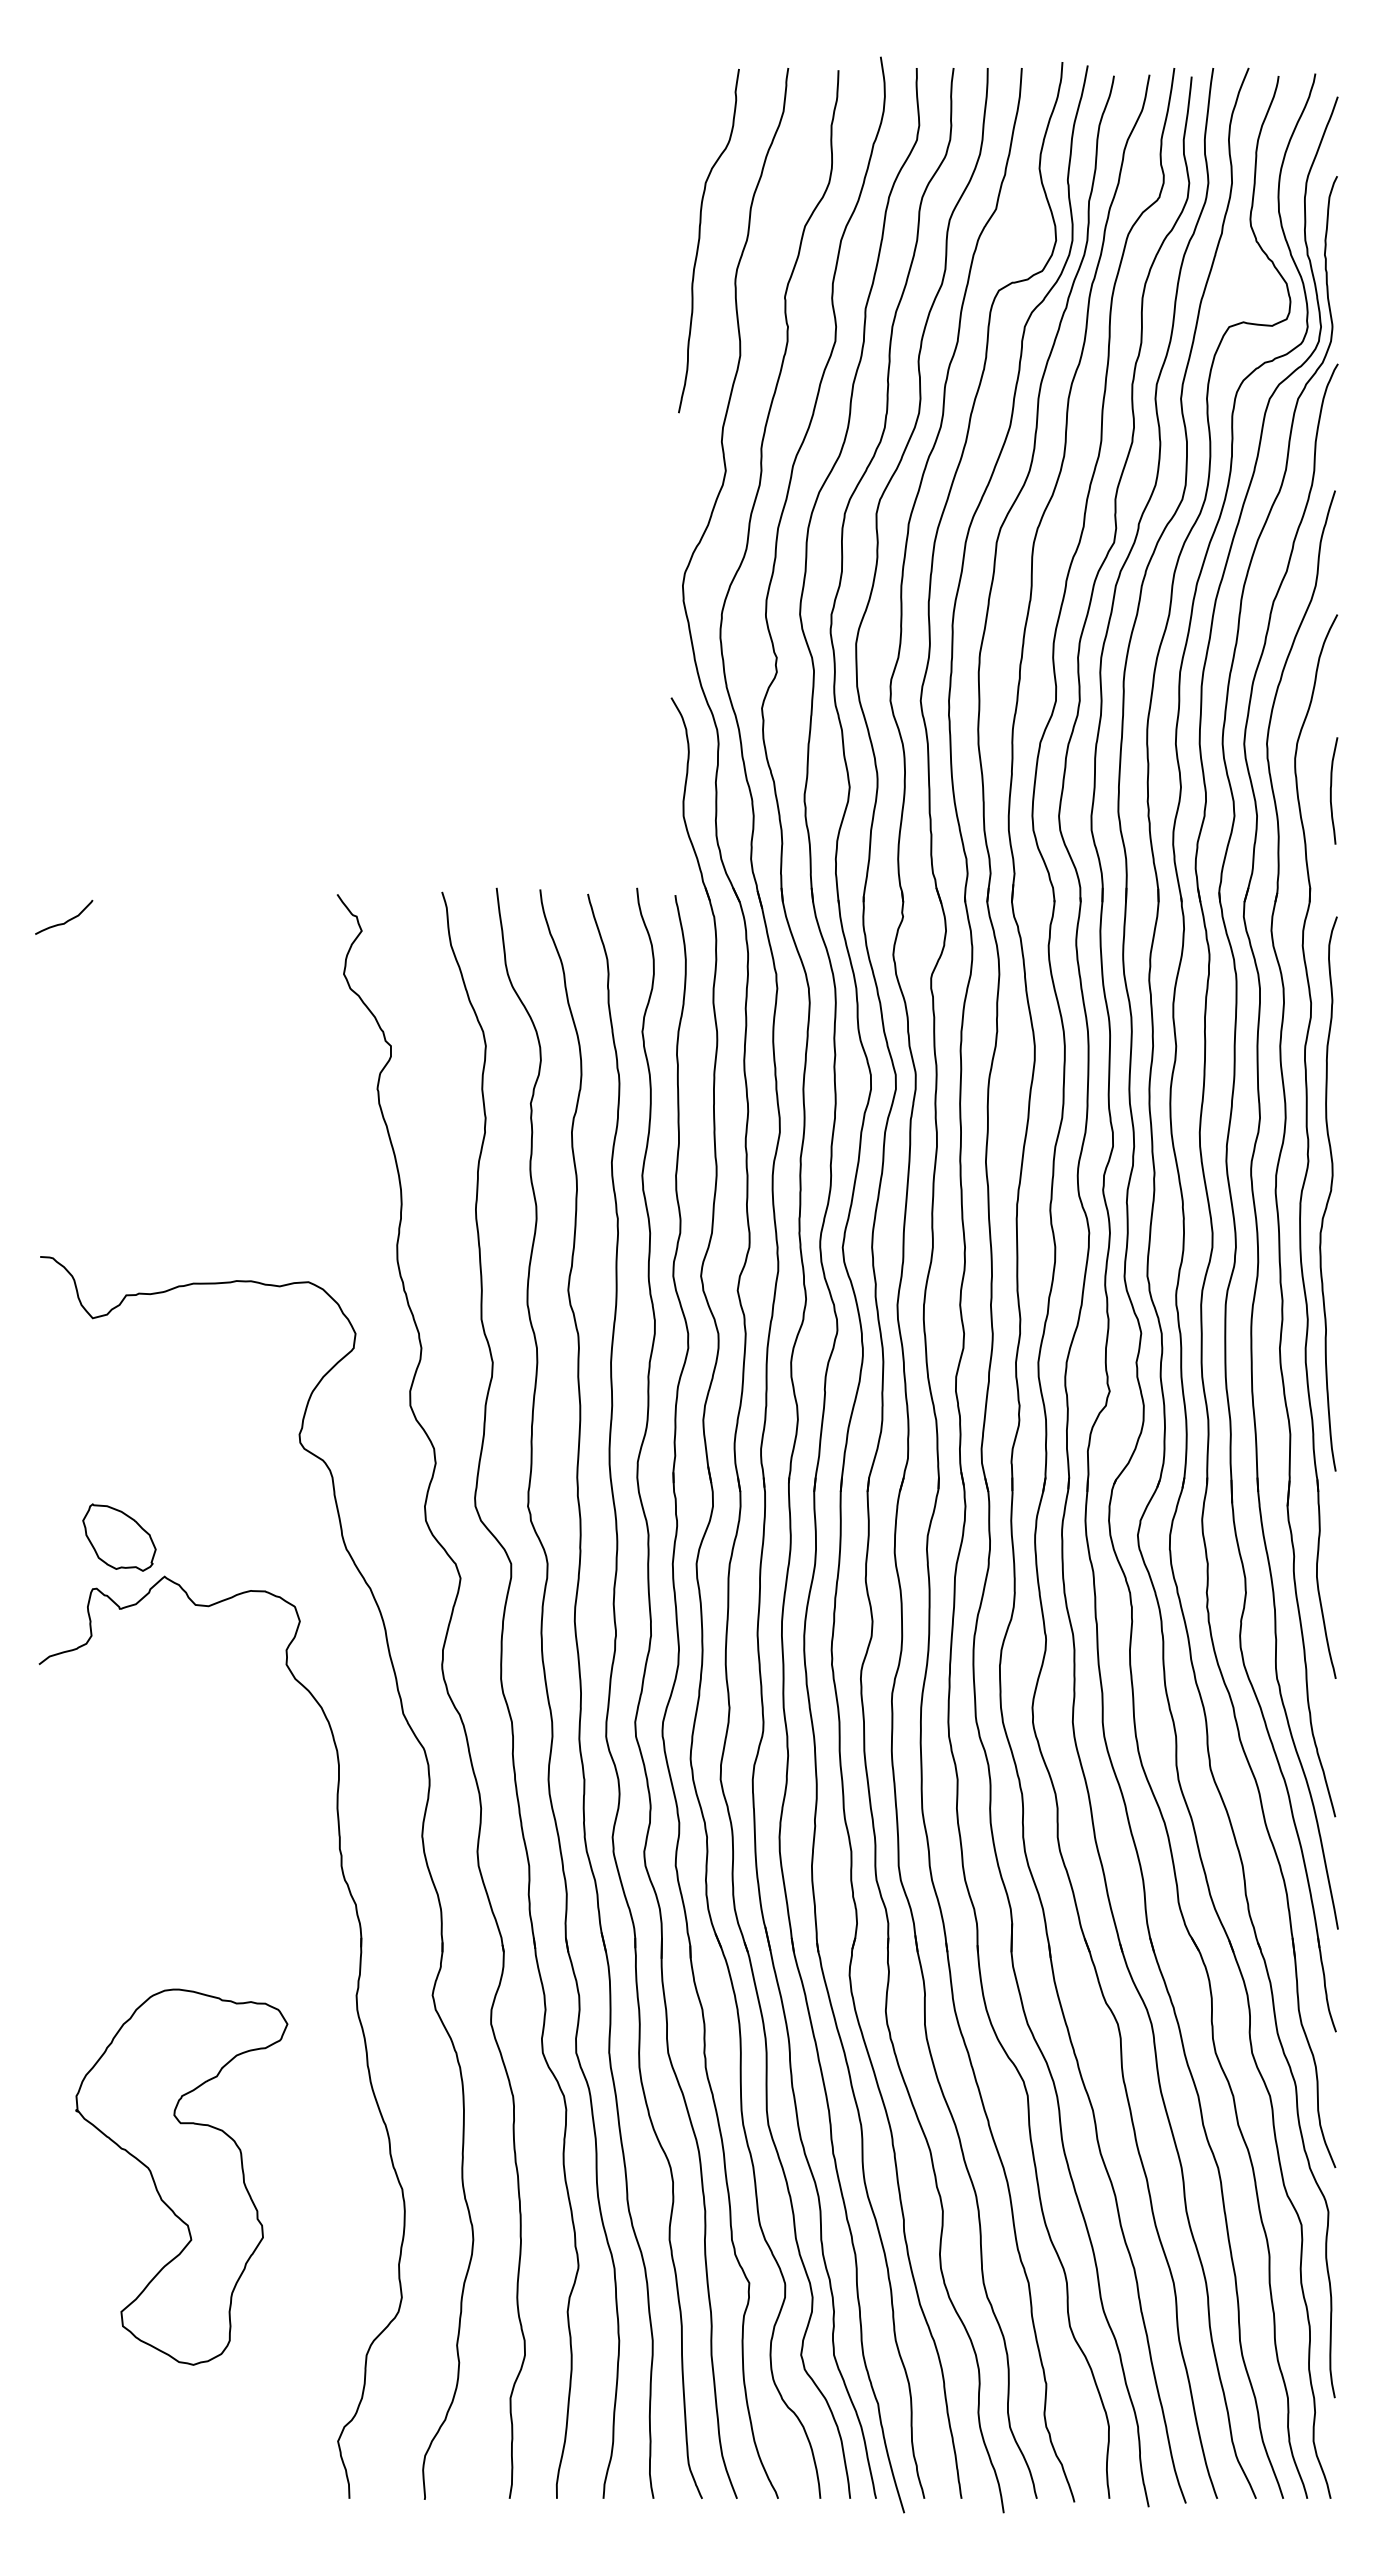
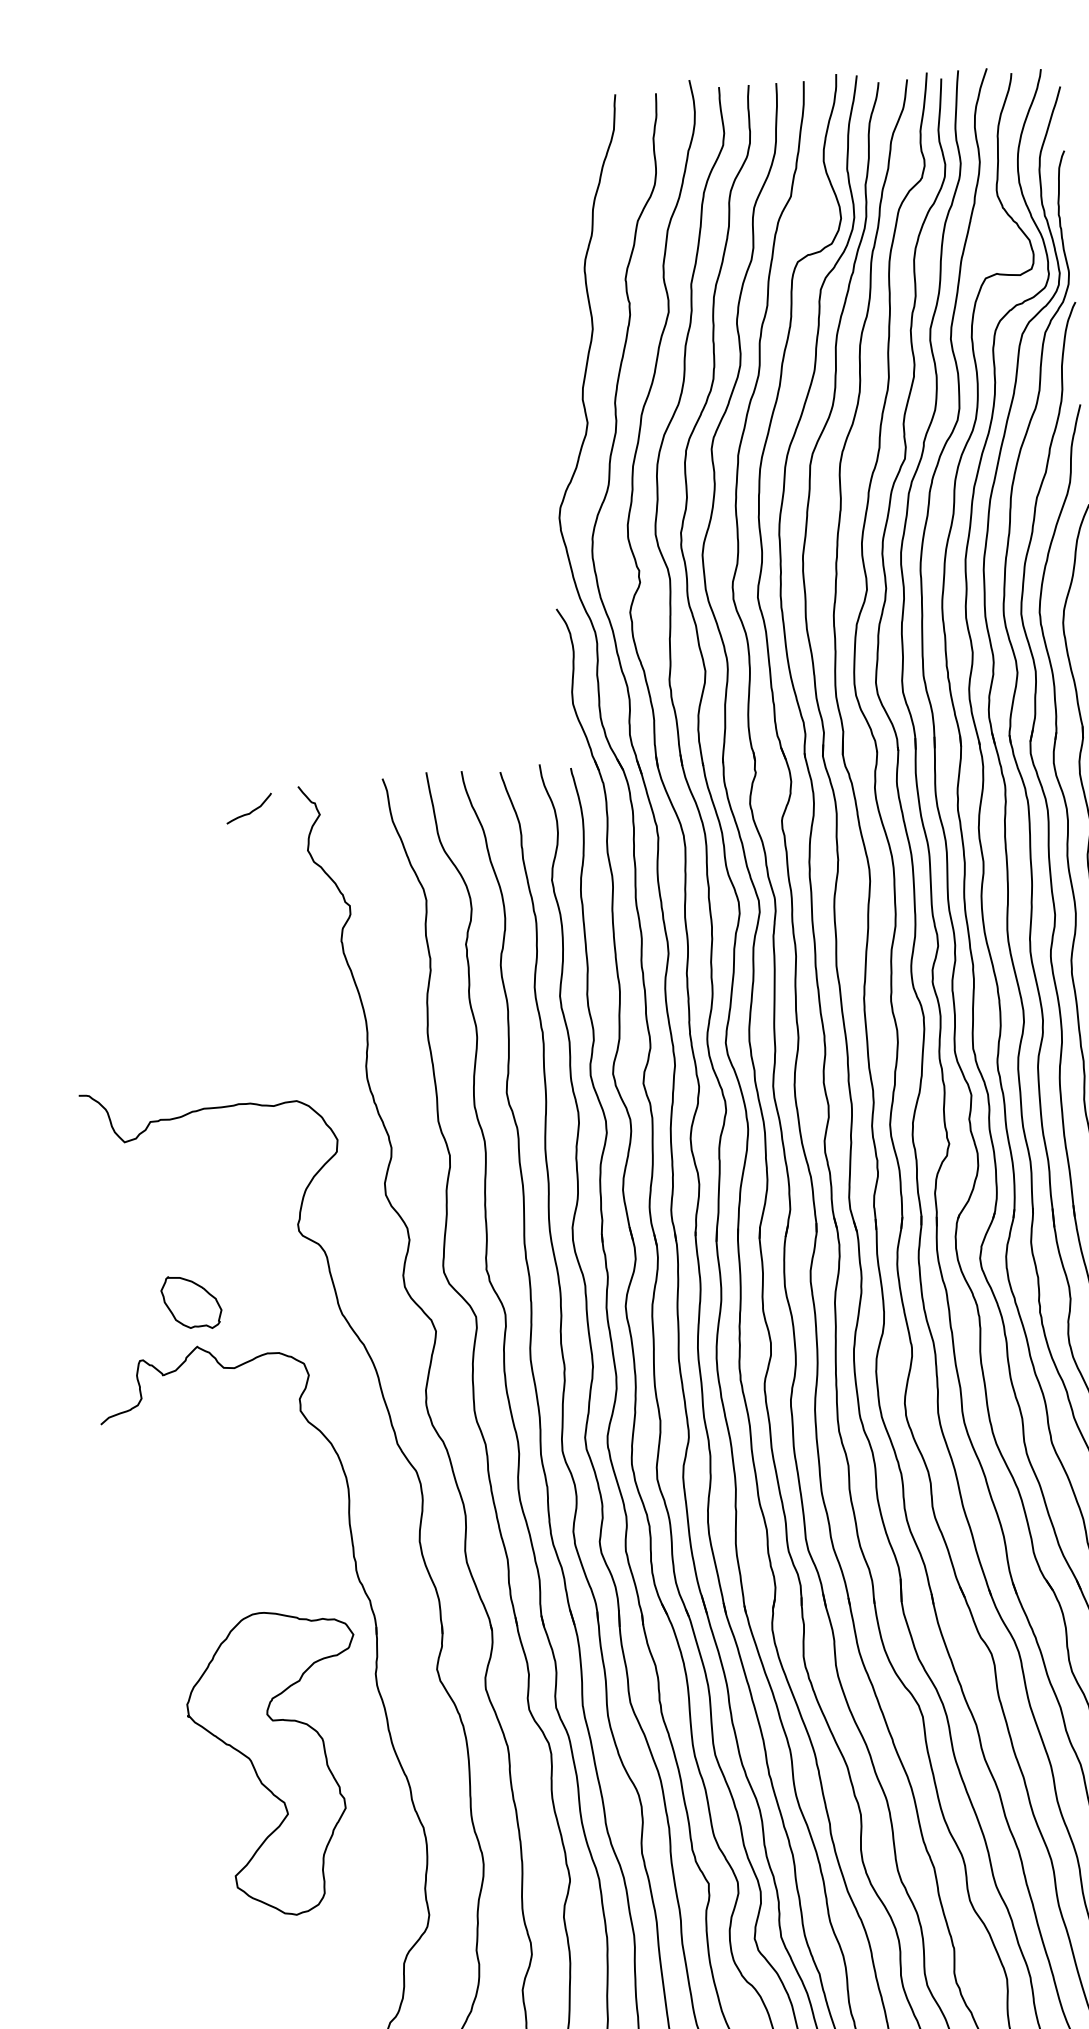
curve: (700, 239) -> (554, 237), removed
curve: (66, 920) -> (251, 810), moved
part: (119, 1537) -> (191, 1302), moved
part: (181, 2176) -> (276, 1763), moved

